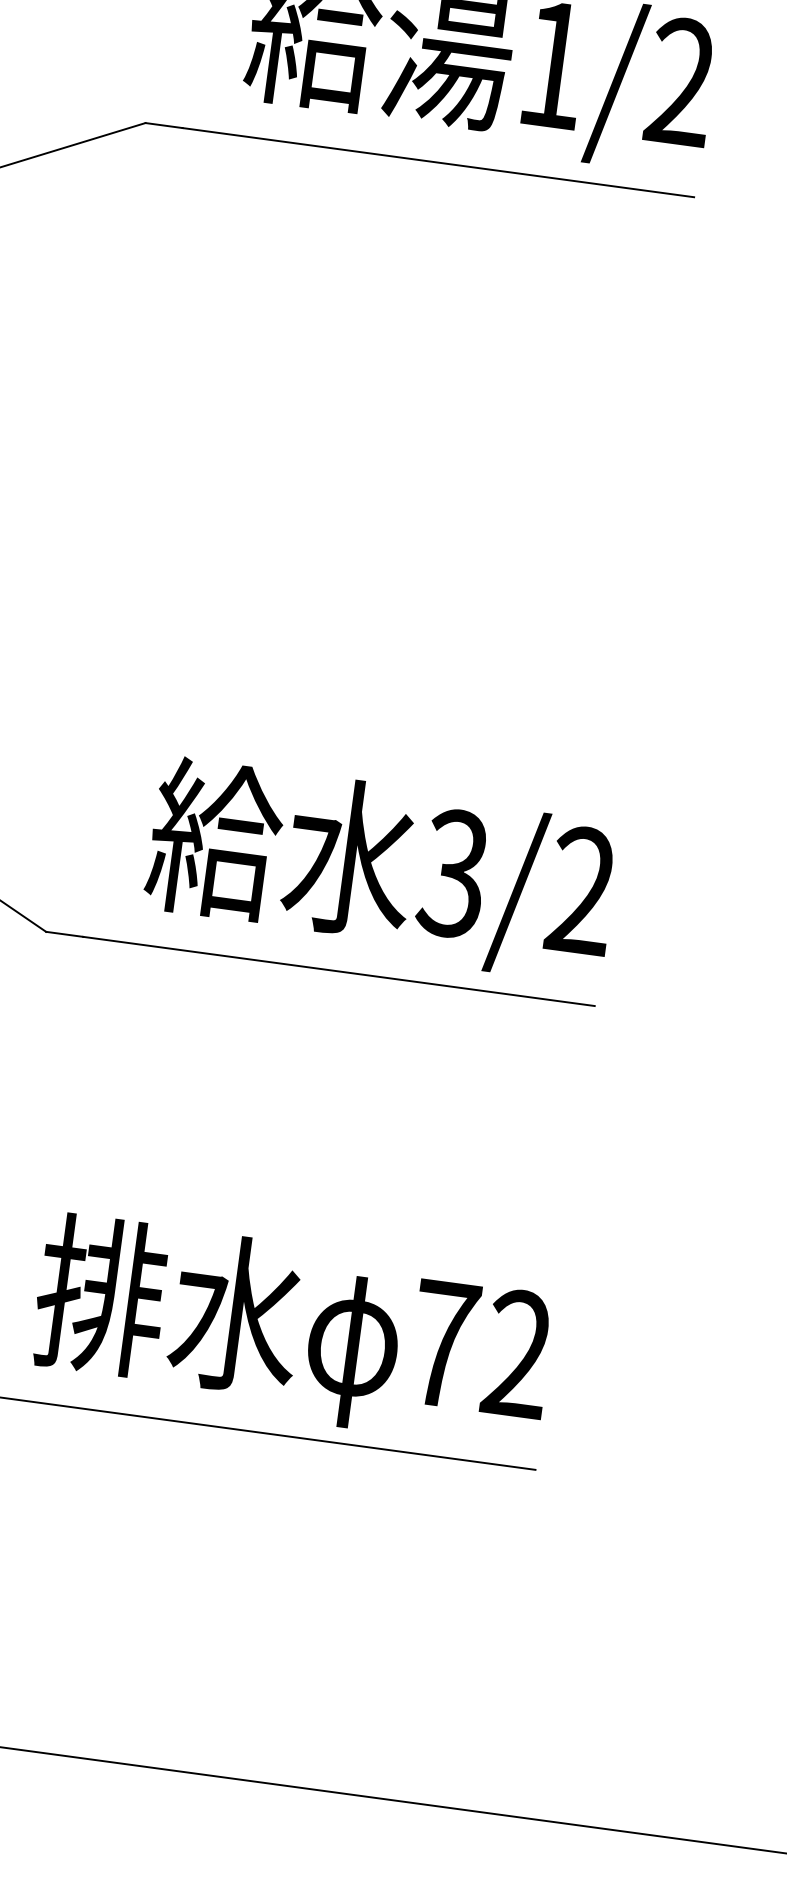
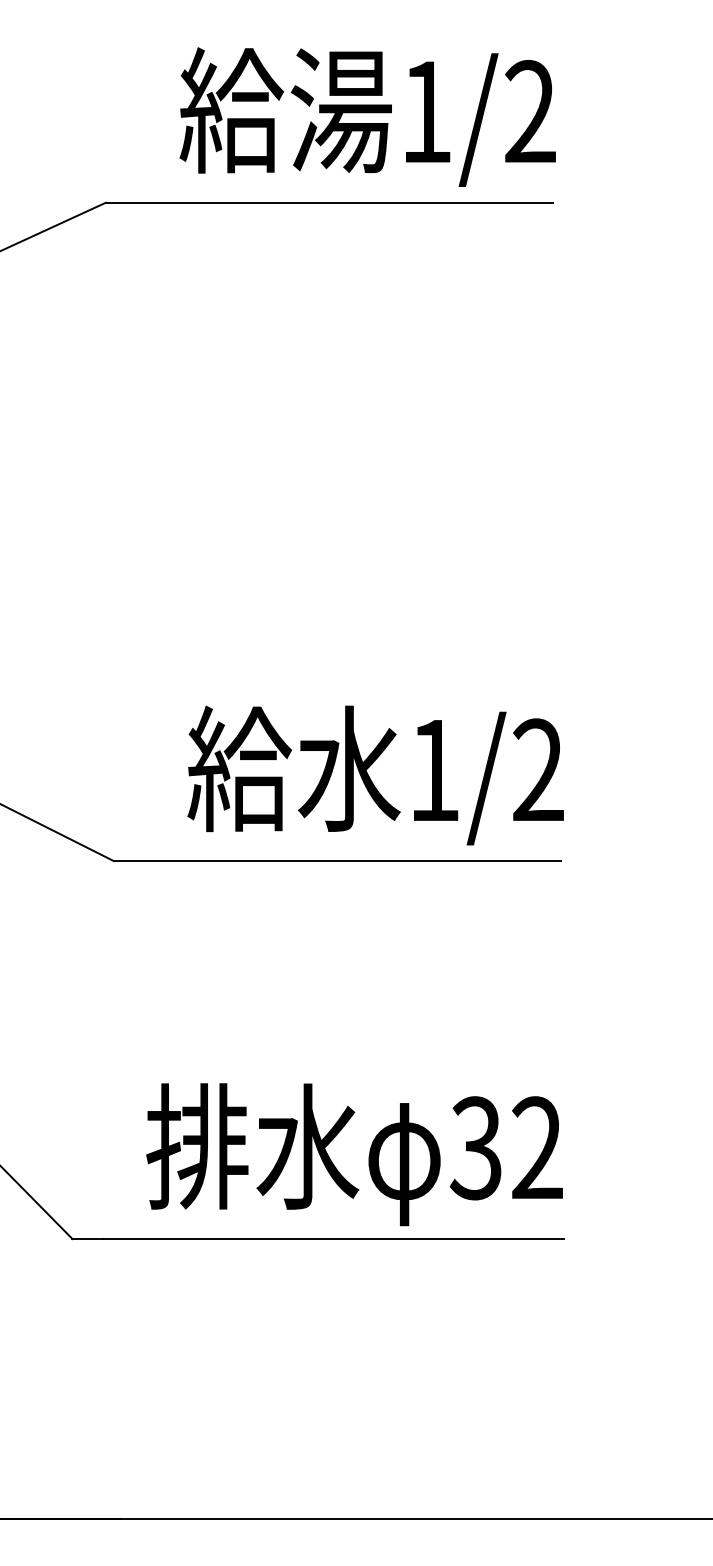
text: (453, 873) -> (433, 770), 3/2 -> 1/2
text: (441, 1344) -> (475, 1148), 72 -> 32

